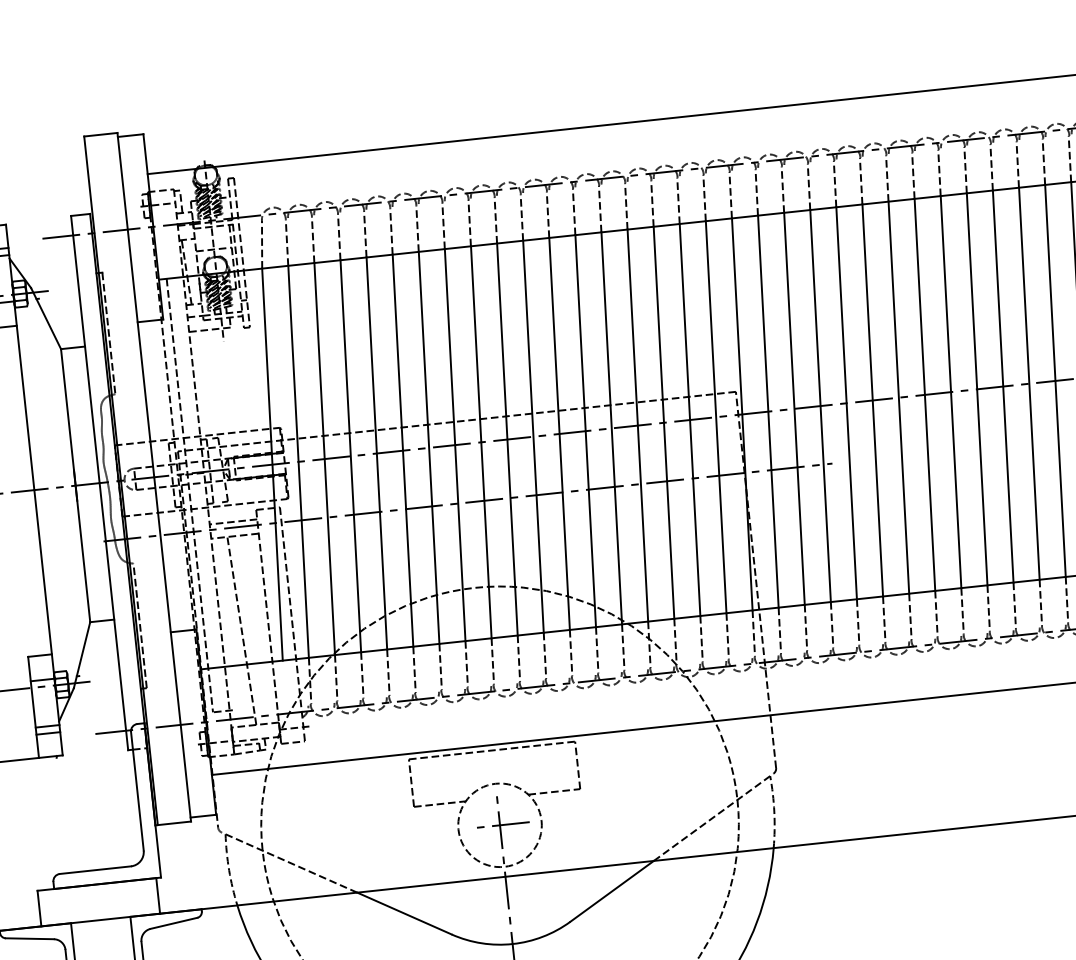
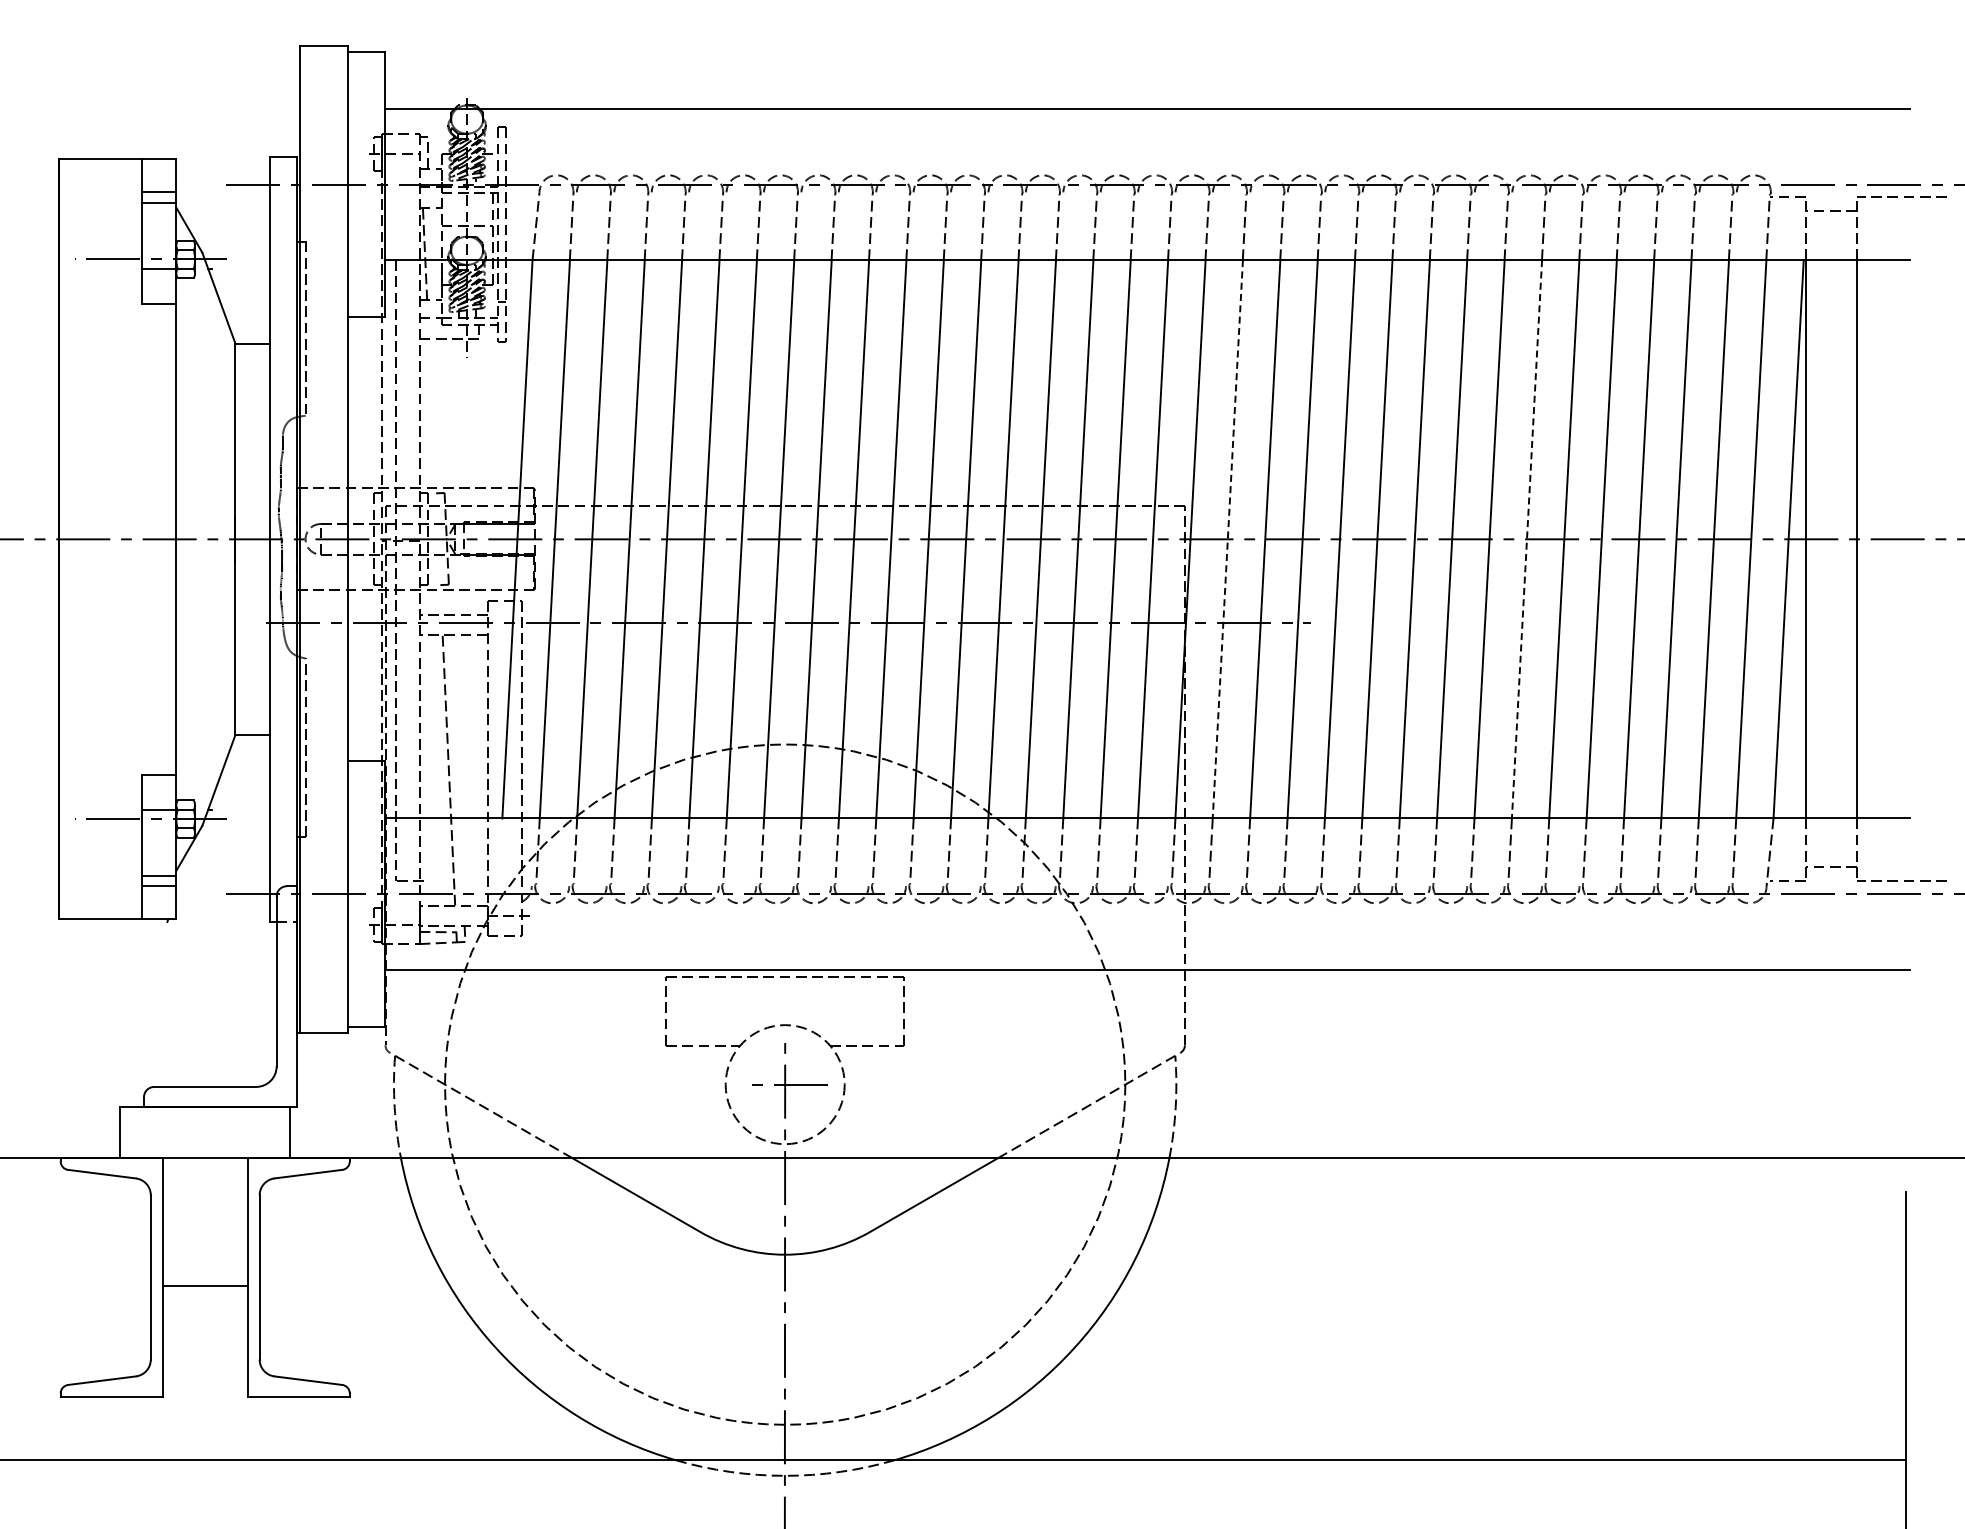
line: (976, 389) -> (1526, 539), solid -> dashed
line: (768, 411) -> (1227, 539), solid -> dashed

